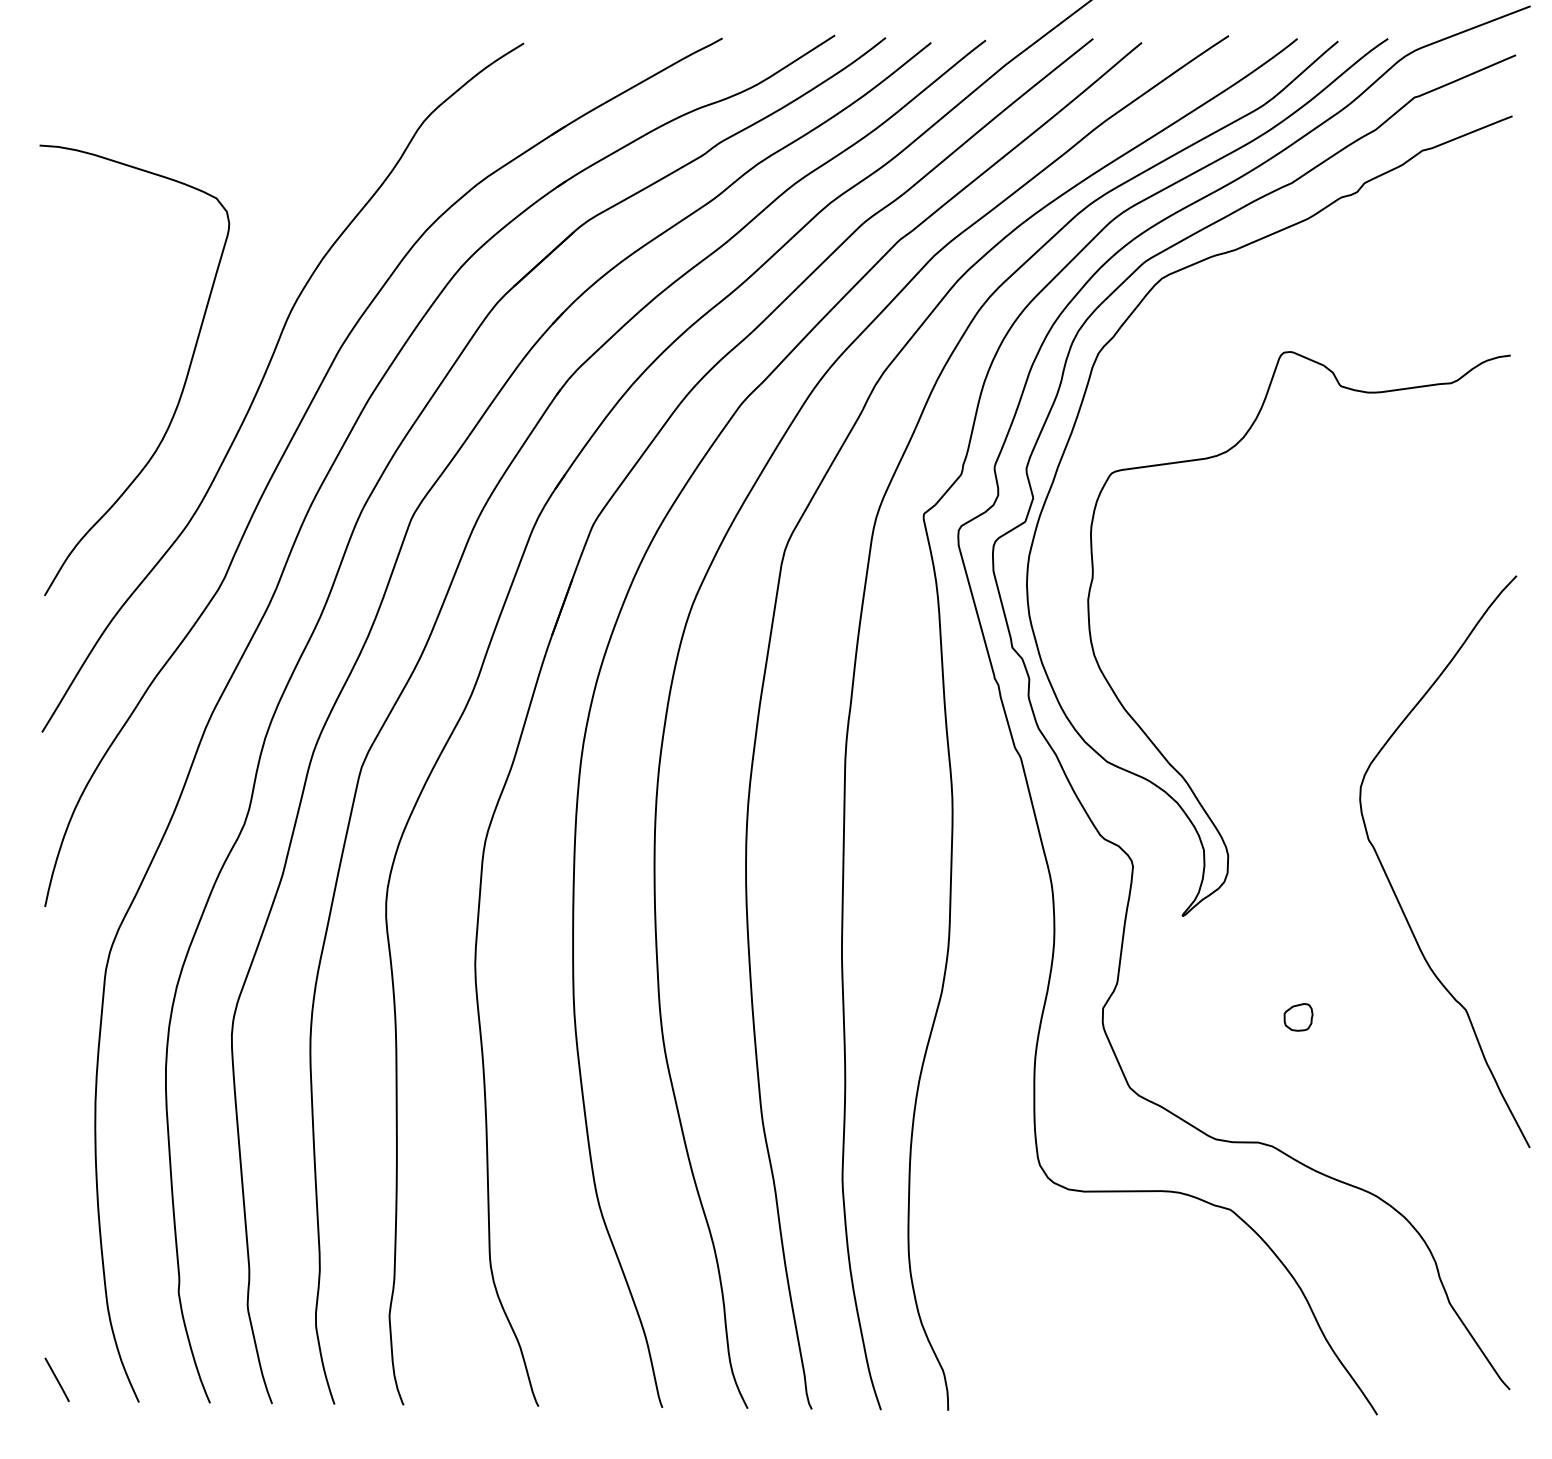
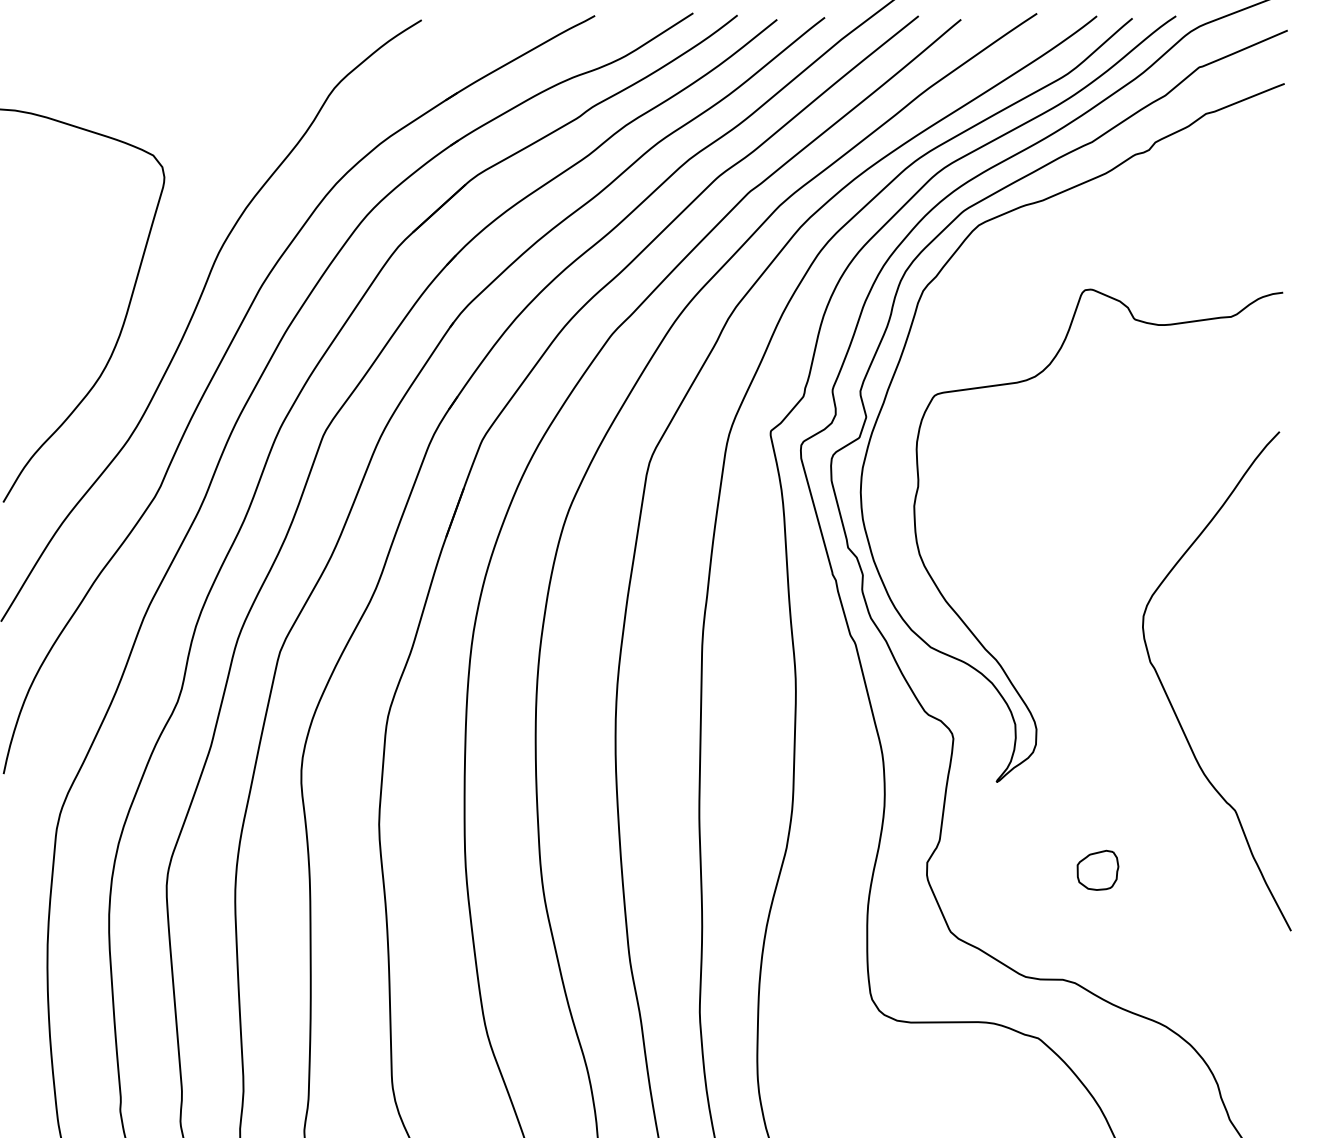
curve: (1391, 883) -> (1170, 700), moved
part: (1298, 1017) -> (1097, 870), size x1.67

